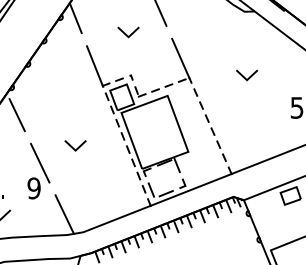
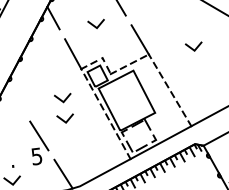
line: (16, 115) -> (16, 100), removed
line: (73, 121) -> (61, 99), added
text: (33, 188) -> (36, 156), 9 -> 5

